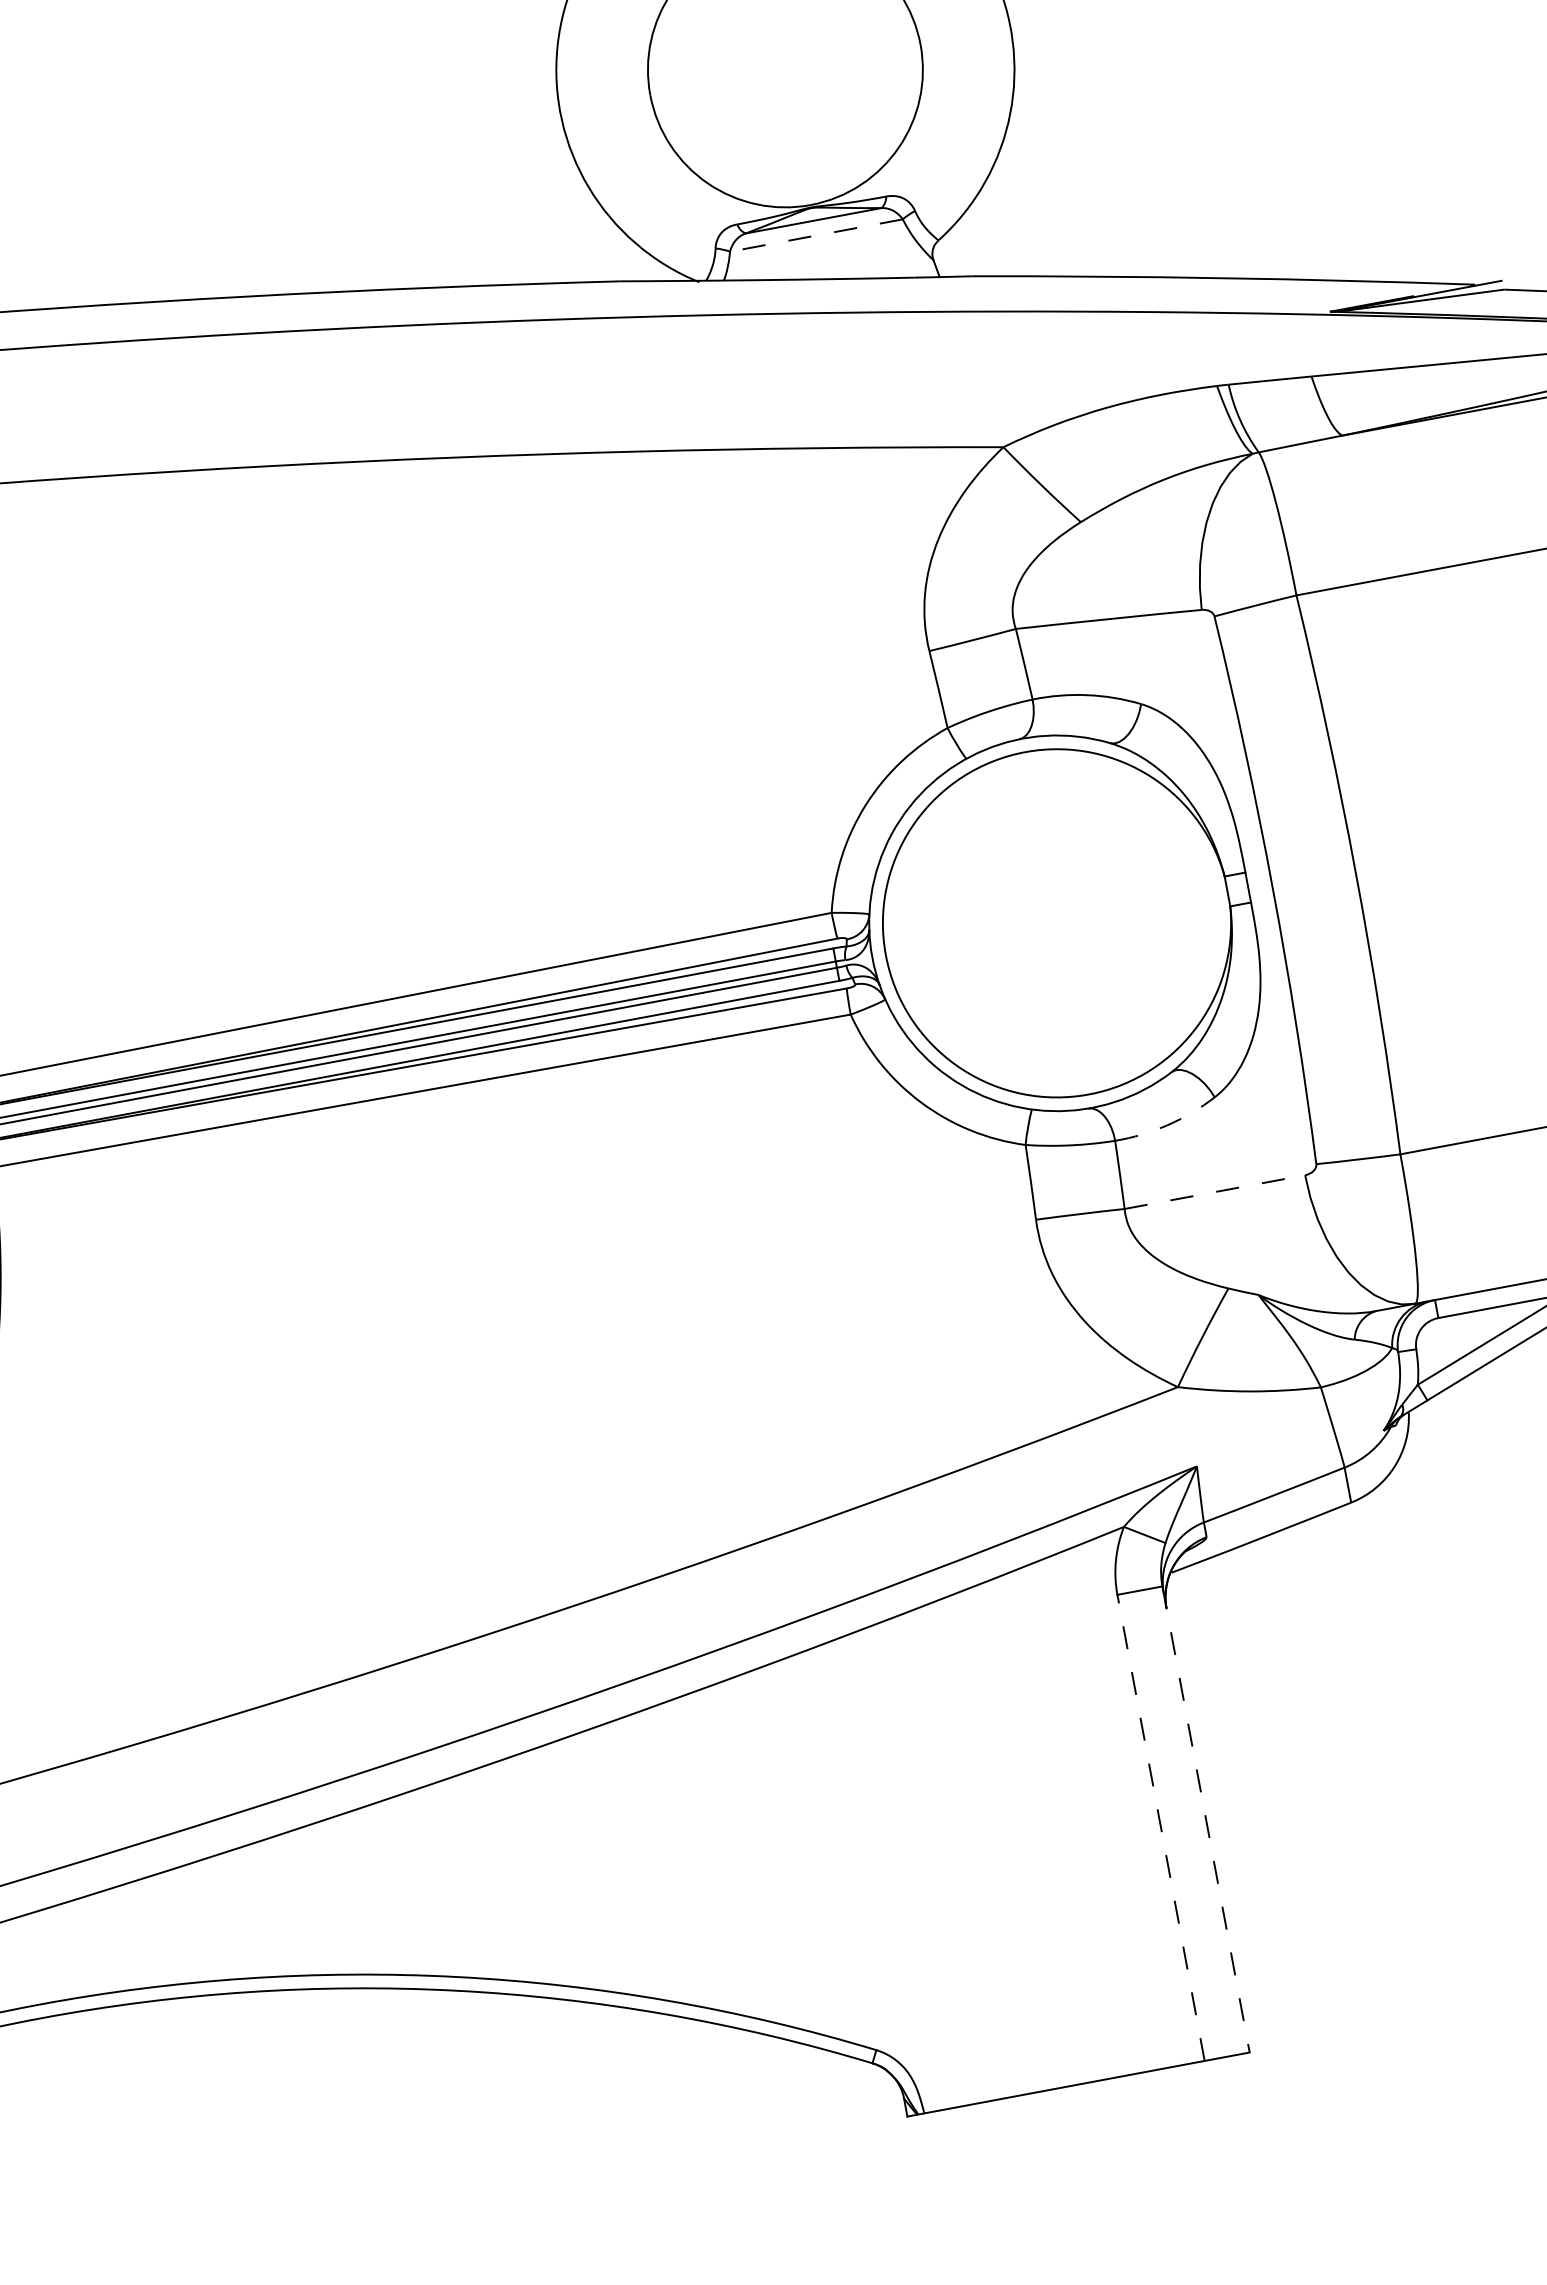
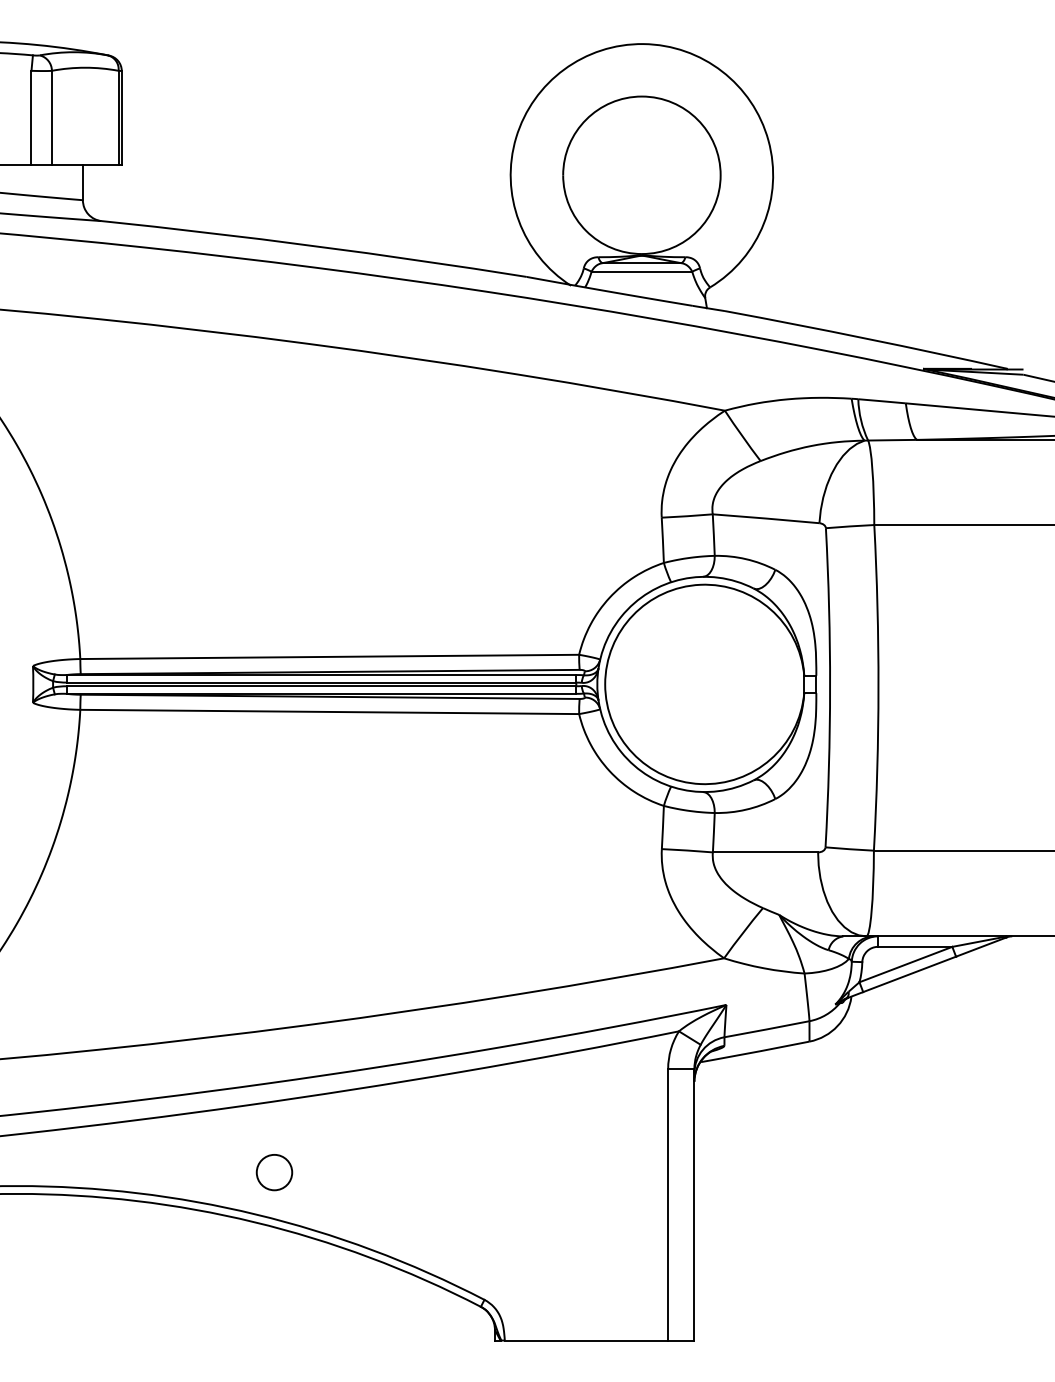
line: (815, 235) -> (641, 271), dashed -> solid
arc: (1166, 1124) -> (745, 809), dashed -> solid
line: (1214, 1192) -> (765, 852), dashed -> solid
line: (1206, 1819) -> (694, 1204), dashed -> solid
line: (1161, 1827) -> (668, 1204), dashed -> solid
circle: (475, 1899) -> (274, 1172), added

